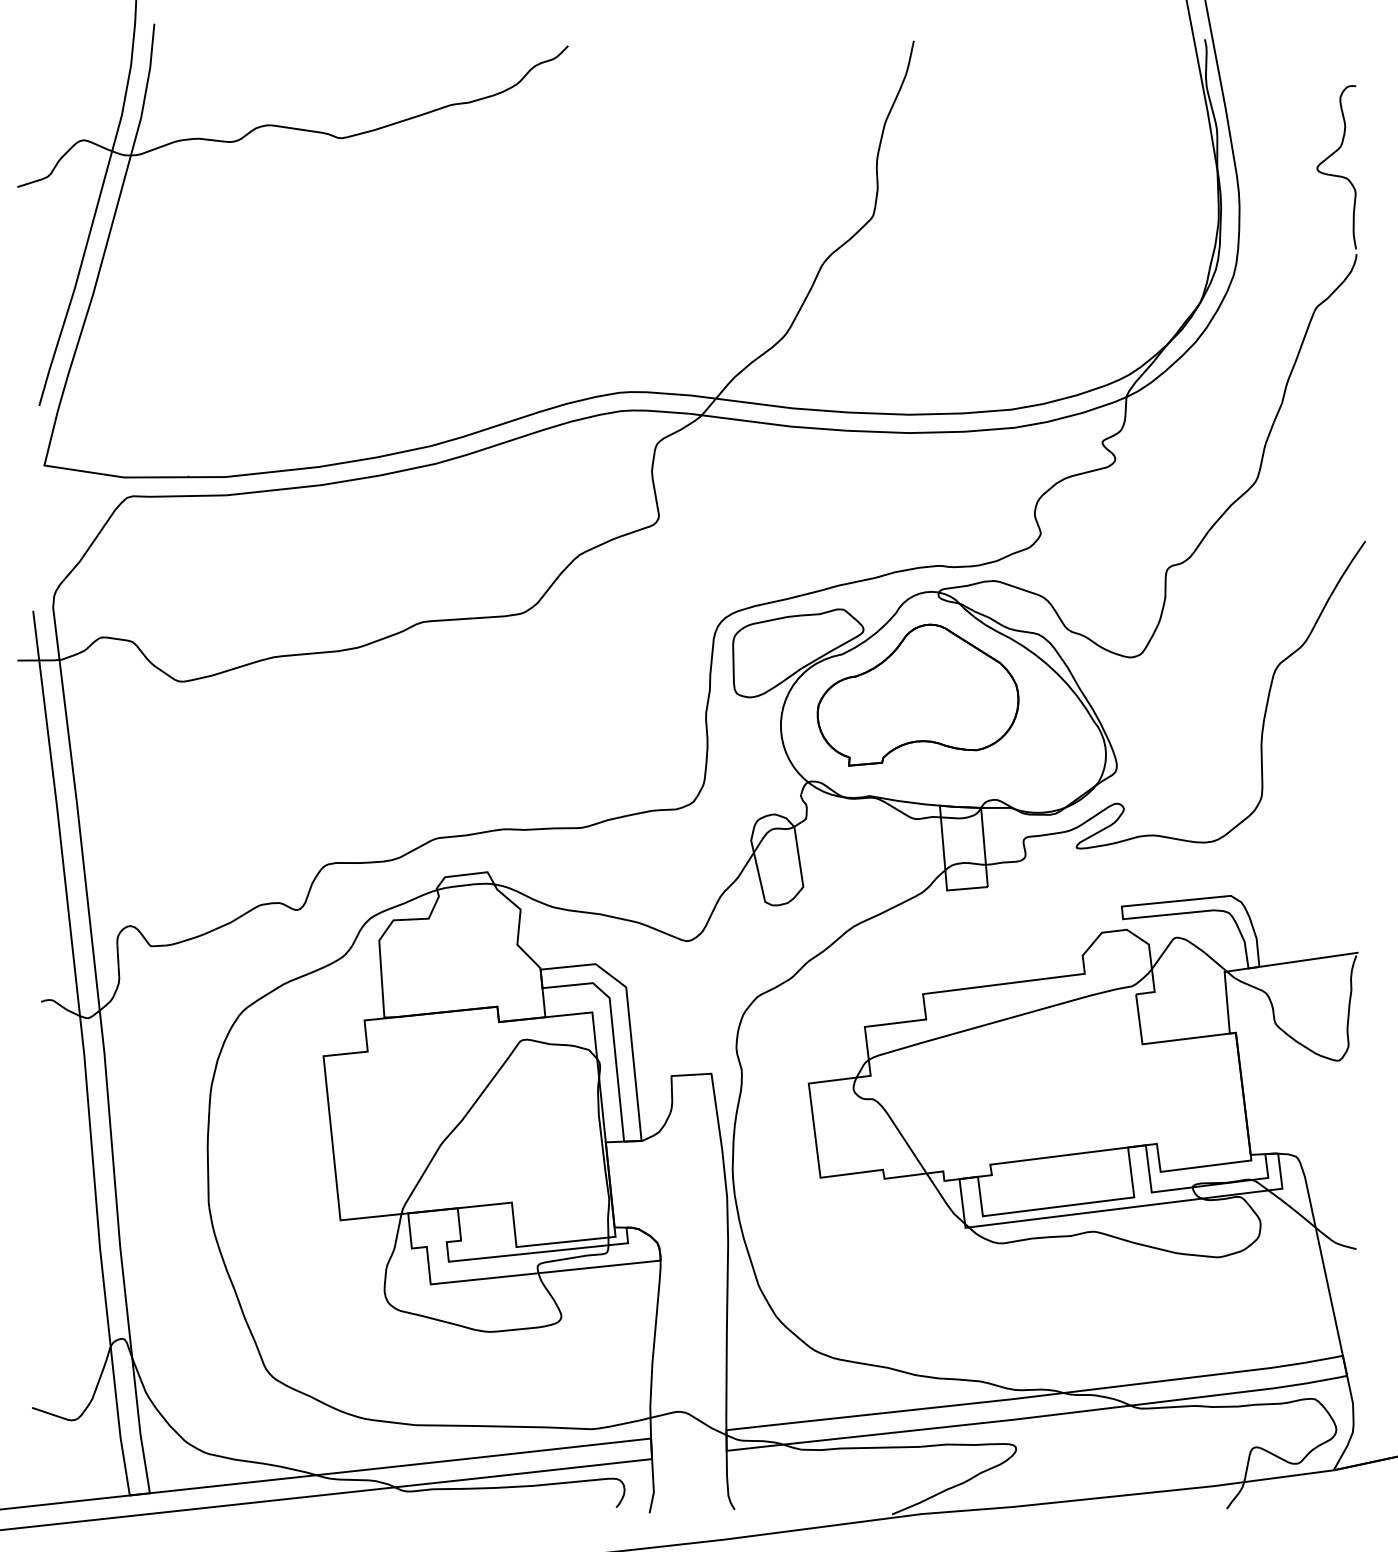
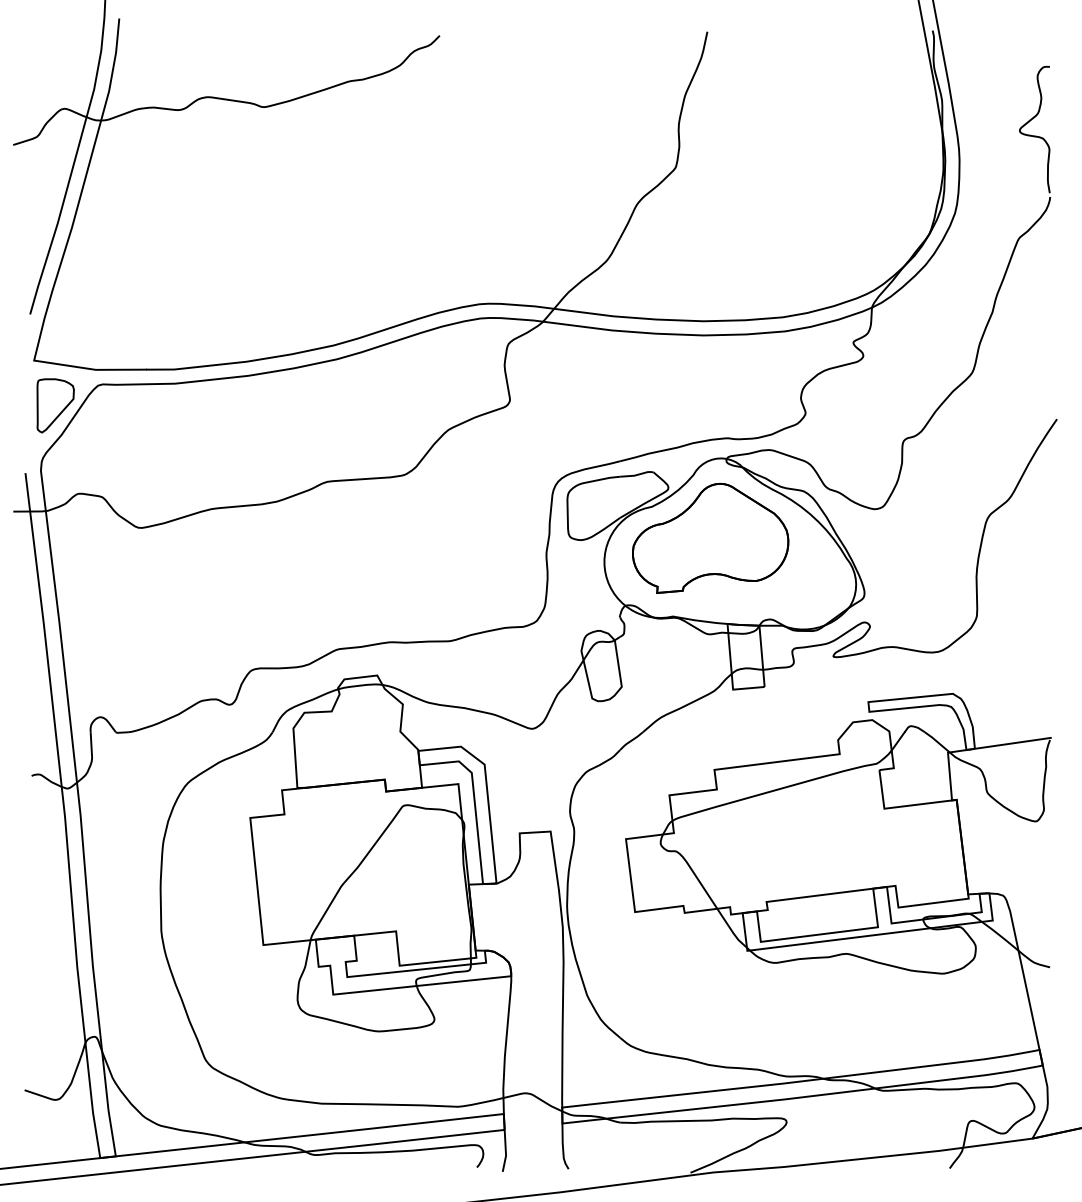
part: (71, 523) -> (55, 405), added

